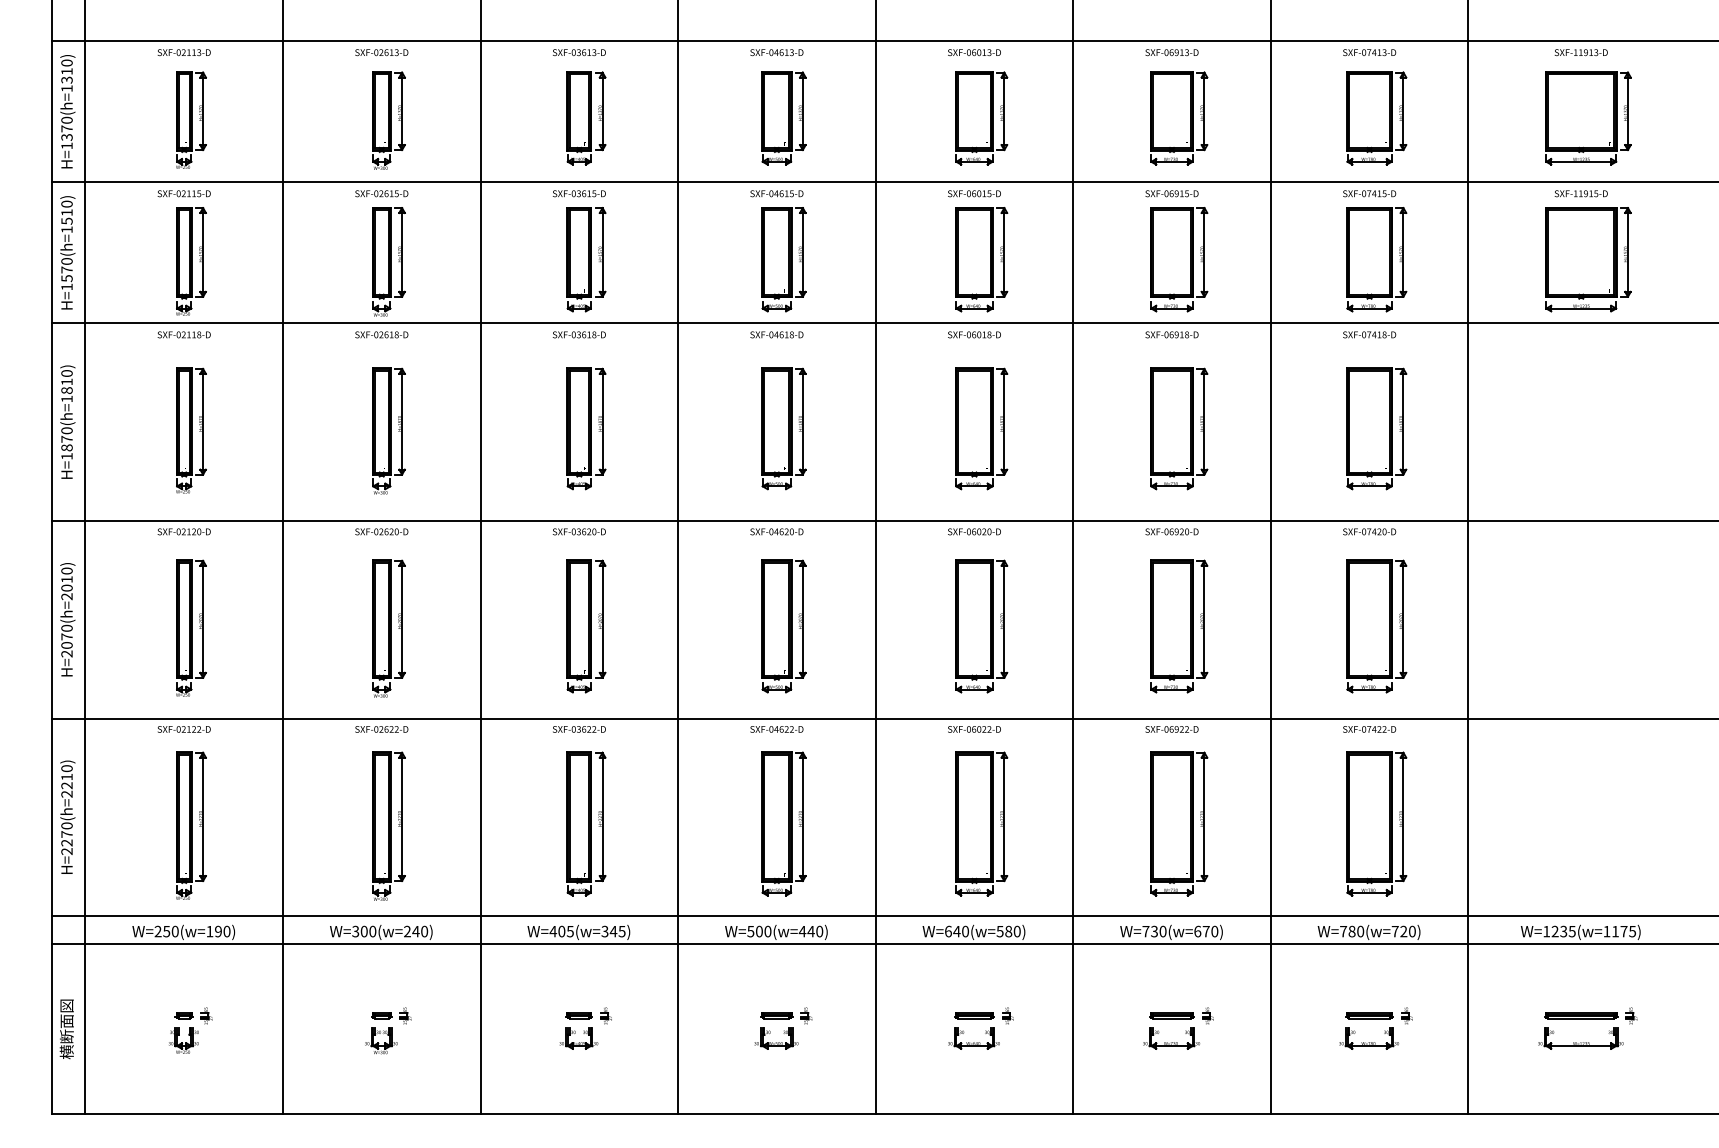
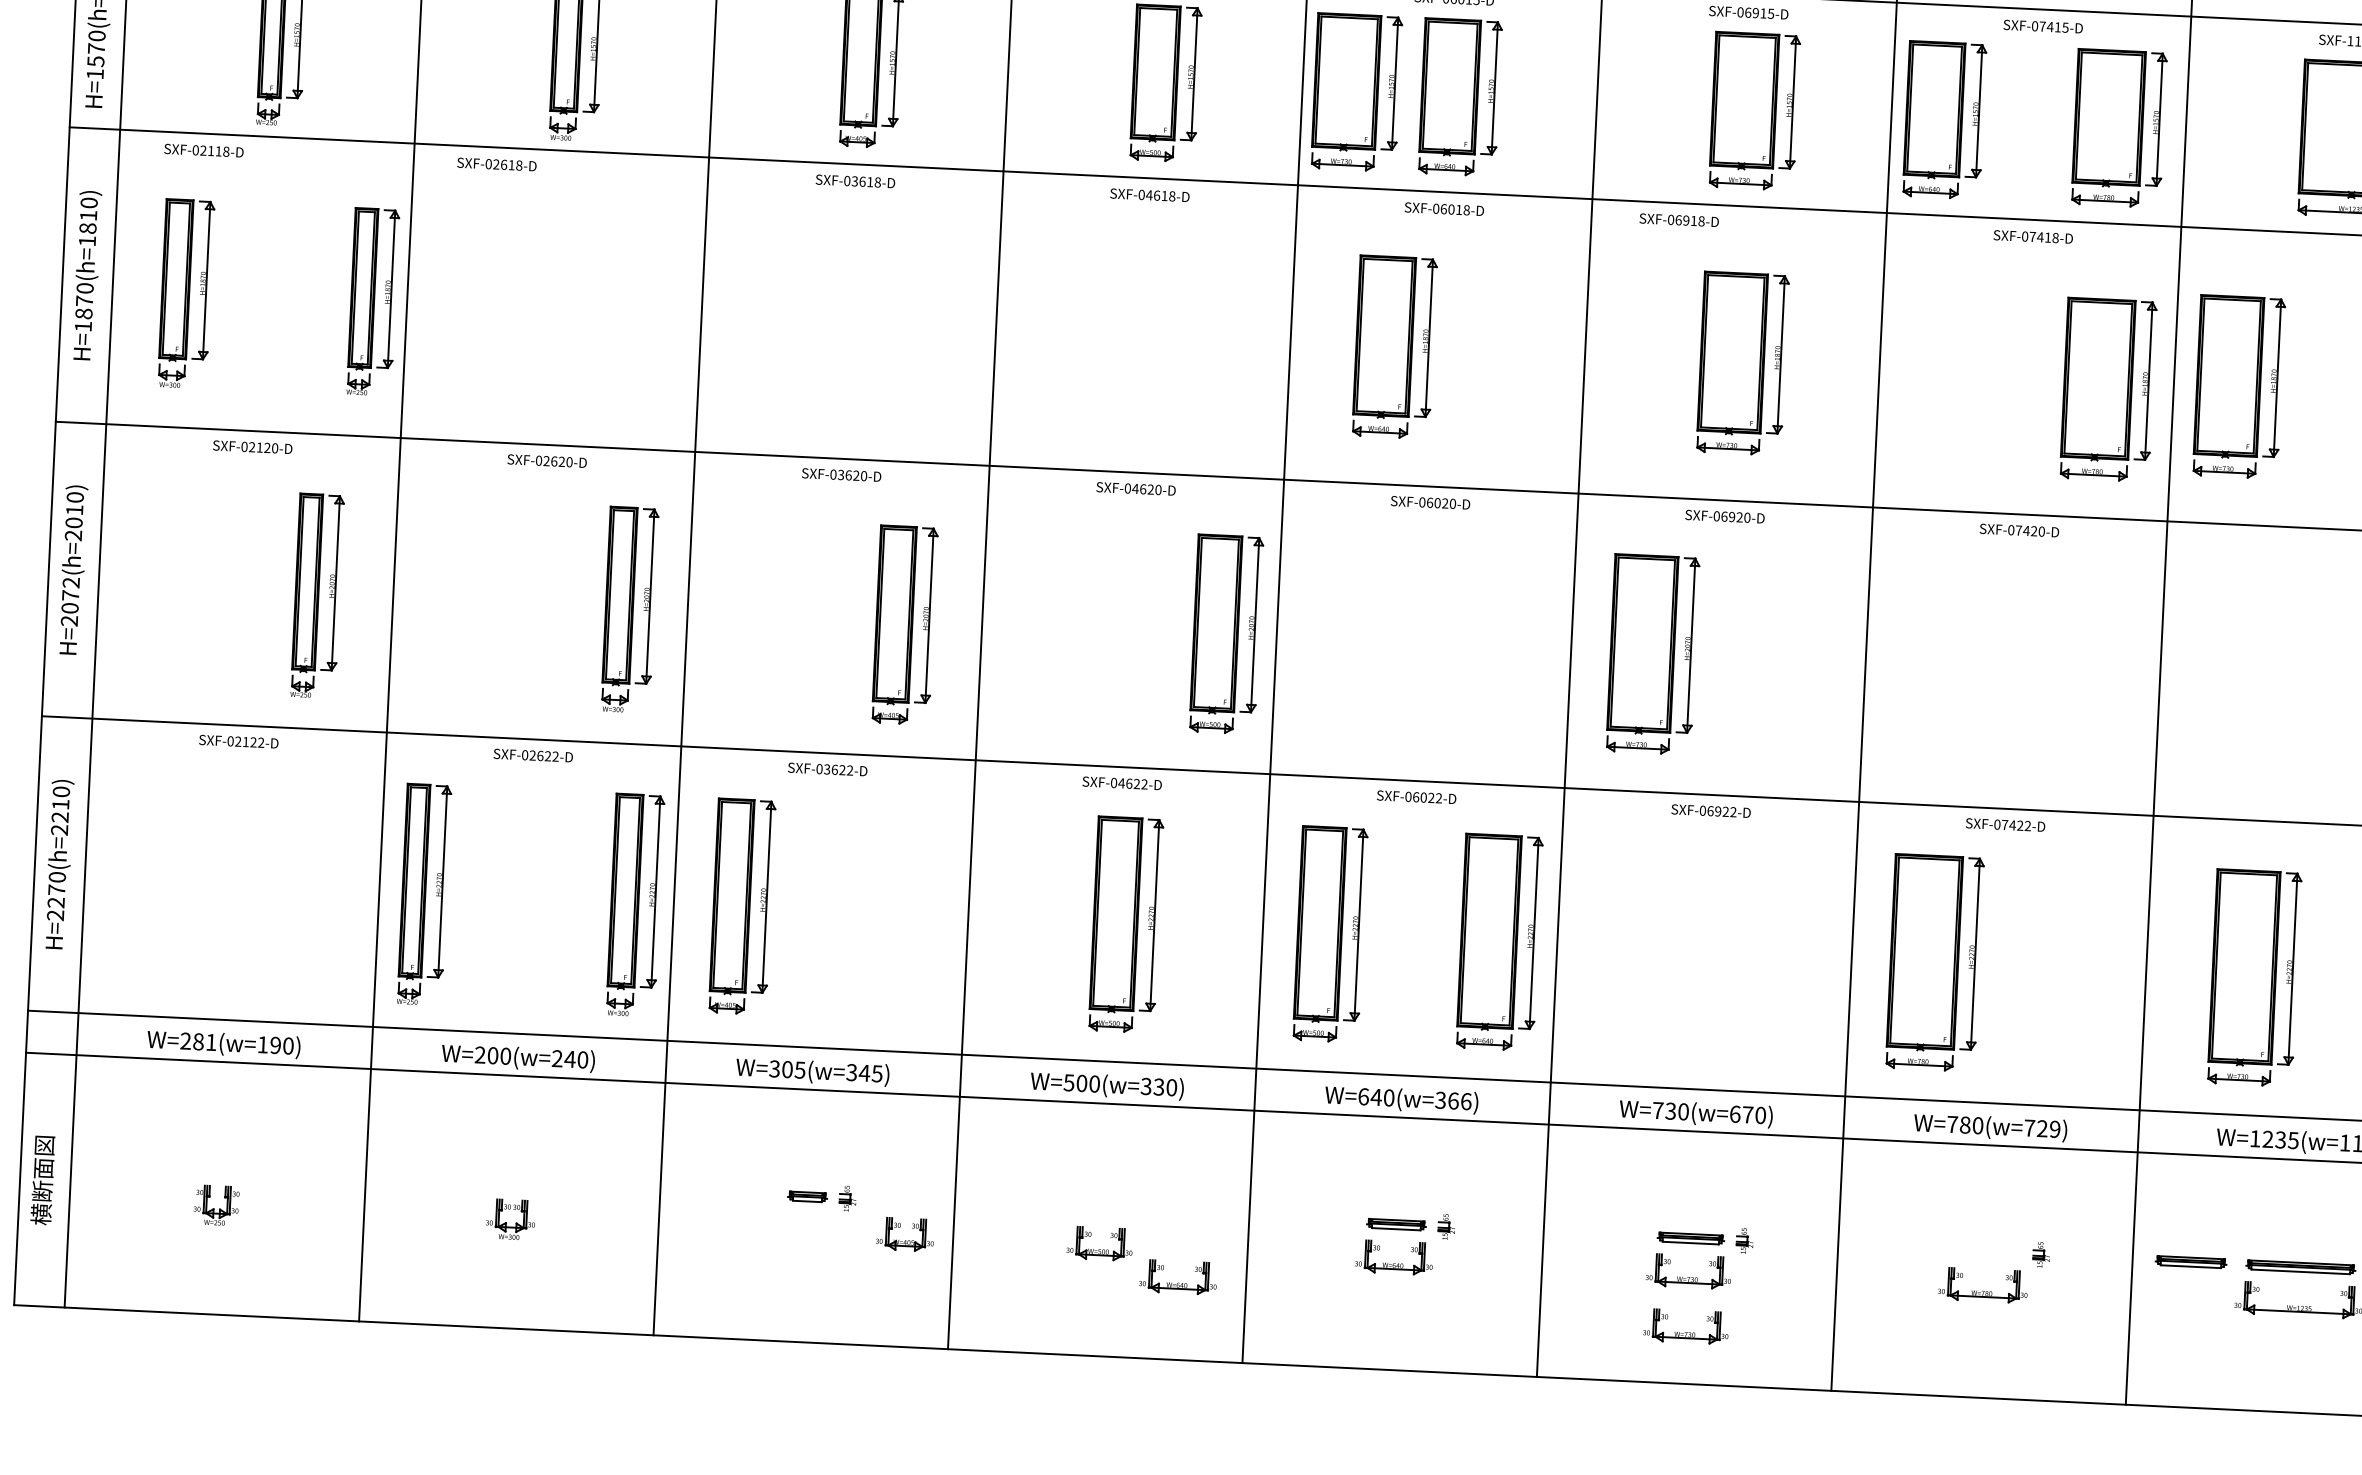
part: (912, 259) -> (1357, 92), added
part: (1306, 259) -> (1944, 120), added
part: (1376, 259) -> (2118, 128), moved
text: (183, 334) -> (202, 150), moved
text: (381, 334) -> (496, 163), moved
text: (1171, 334) -> (1678, 219), moved
part: (586, 428) -> (859, 321), removed
part: (783, 428) -> (1153, 335), removed
part: (981, 428) -> (1394, 346), moved
part: (1376, 428) -> (2108, 389), moved
part: (1512, 428) -> (2239, 386), added
part: (191, 430) -> (373, 301), moved
part: (388, 430) -> (185, 292), moved
part: (586, 626) -> (905, 625), moved
part: (783, 626) -> (1225, 634), moved
part: (981, 626) -> (1434, 644), removed
part: (1179, 626) -> (1653, 654), moved
part: (1376, 626) -> (2023, 672), removed
text: (66, 627) -> (70, 581), H=2070(h=2010) -> H=2072(h=2010)
part: (191, 627) -> (317, 594), moved
part: (388, 628) -> (629, 609), moved
part: (586, 823) -> (742, 906), moved
part: (920, 823) -> (1329, 933), added
part: (981, 823) -> (1499, 941), moved
part: (1179, 823) -> (2255, 977), moved
part: (1376, 823) -> (1934, 962), moved
part: (191, 825) -> (424, 894), moved
part: (388, 825) -> (634, 903), moved
text: (170, 931) -> (204, 1041), W=250(w=190) -> W=281(w=190)
text: (355, 931) -> (479, 1054), W=300(w=240) -> W=200(w=240)
text: (553, 931) -> (775, 1068), W=405(w=345) -> W=305(w=345)
text: (806, 931) -> (1152, 1086), W=500(w=440) -> W=500(w=330)
text: (1008, 931) -> (1453, 1100), W=640(w=580) -> W=640(w=366)
text: (1411, 931) -> (2053, 1129), W=780(w=720) -> W=780(w=729)
part: (193, 1015) -> (232, 1168), removed
part: (391, 1015) -> (527, 1182), removed
part: (786, 1015) -> (1116, 1210), removed
part: (1369, 1015) -> (2191, 1261), moved
part: (578, 1038) -> (904, 1234), moved
part: (829, 1058) -> (1177, 1277), added
part: (1171, 1075) -> (1686, 1326), added

